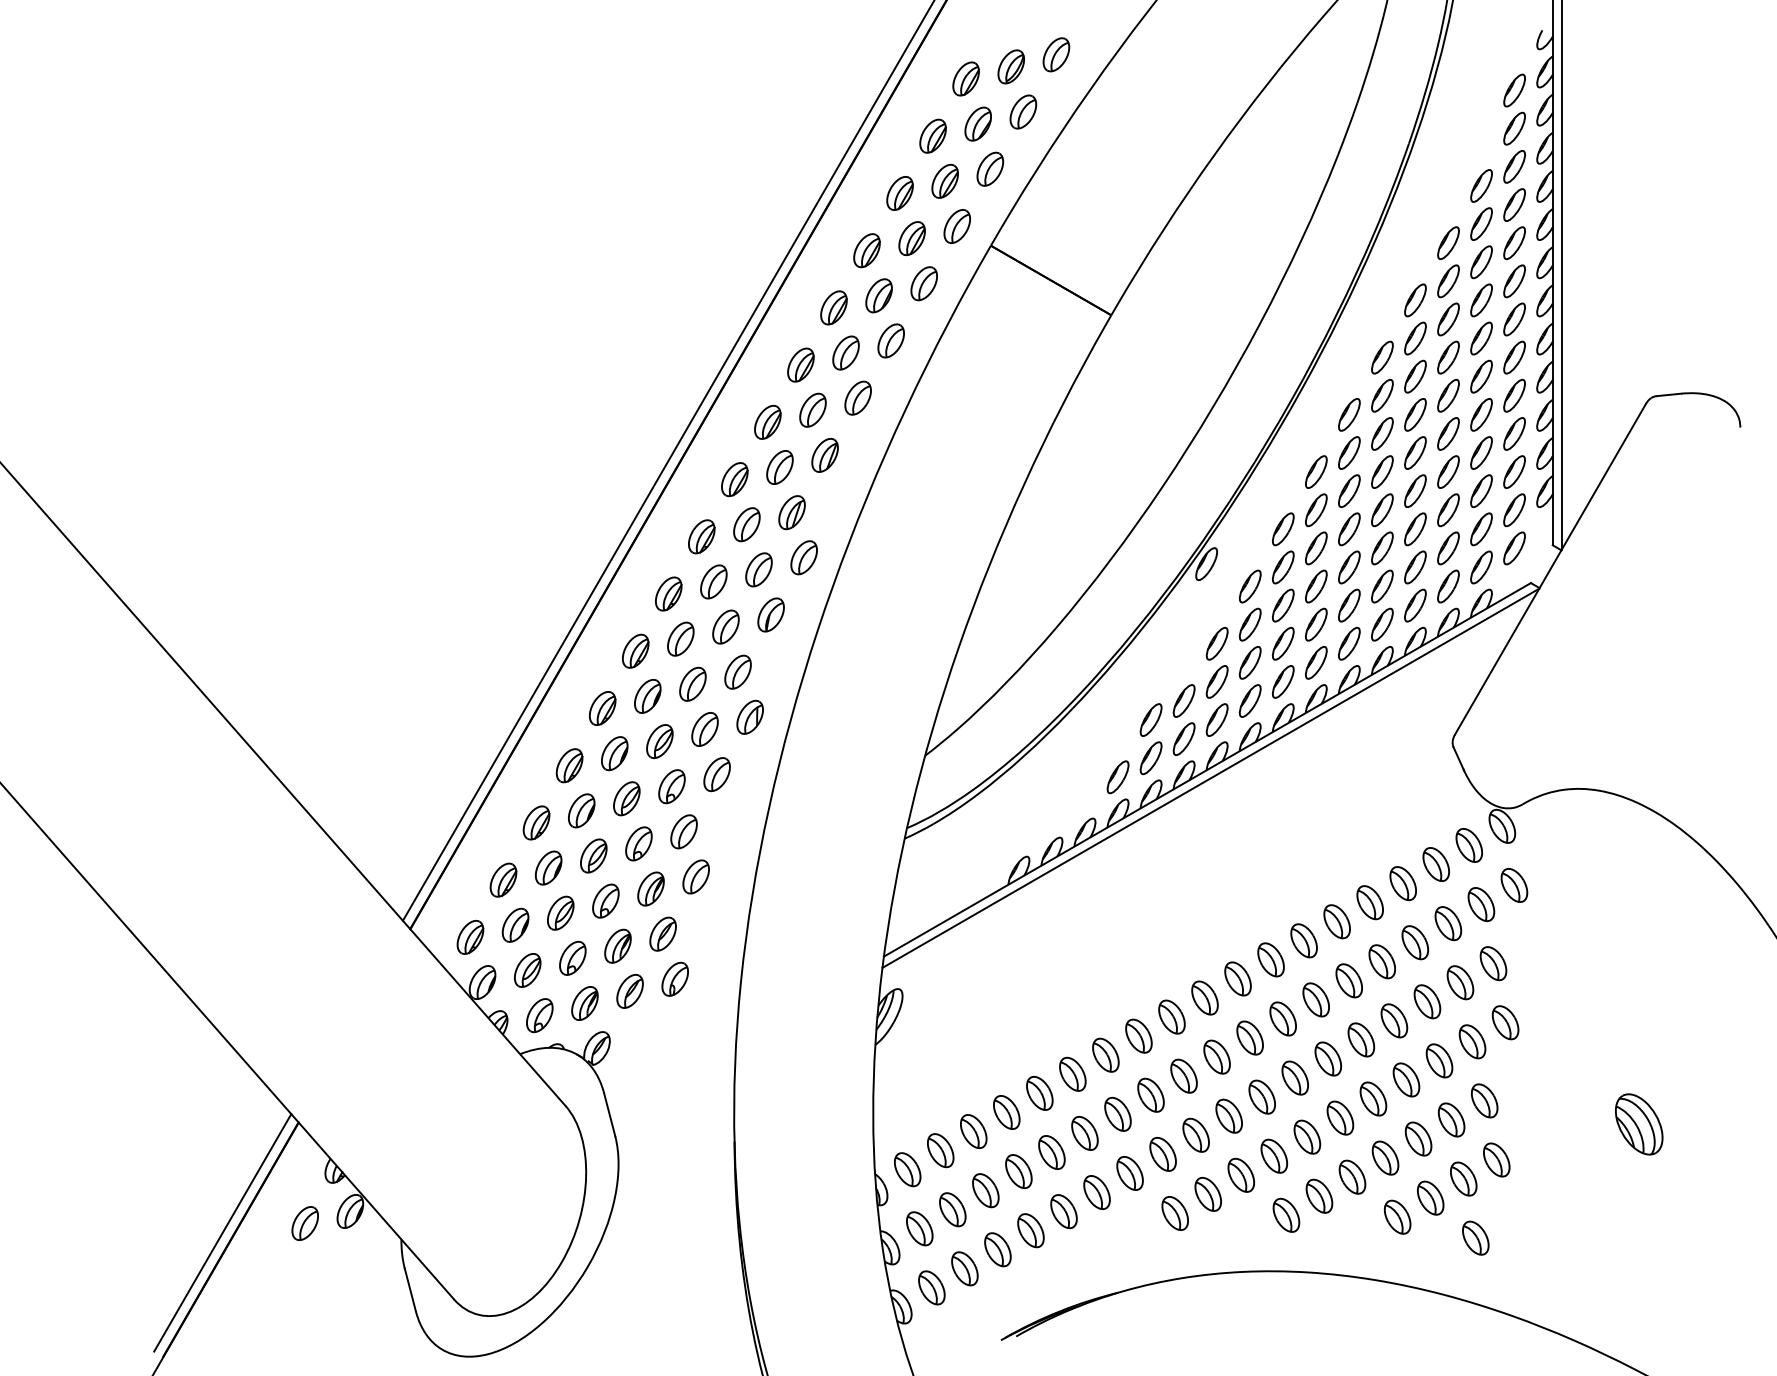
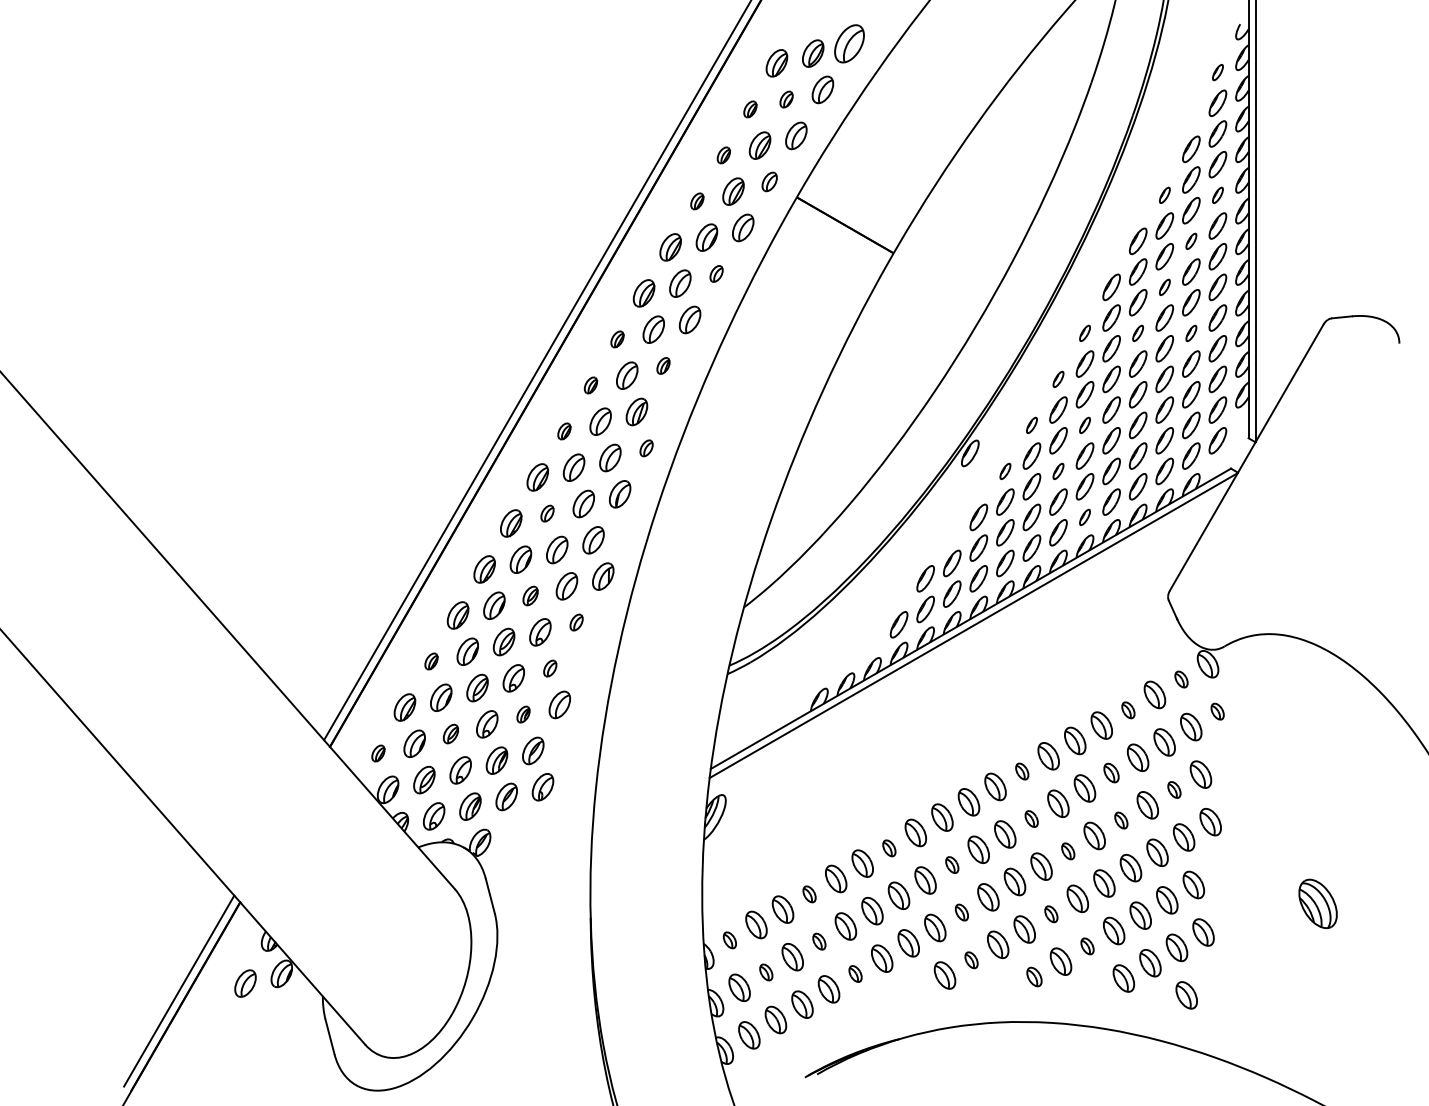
part: (1056, 54) -> (849, 43), size x1.4
part: (1514, 90) -> (1217, 72), size x0.6
part: (978, 123) -> (786, 99), size x0.6
part: (933, 136) -> (750, 109), size x0.6
part: (899, 193) -> (723, 155), size x0.6
part: (956, 225) -> (769, 181), size x0.7
part: (1448, 243) -> (1164, 195), size x0.6
part: (1514, 243) -> (1217, 195), size x0.6
part: (867, 250) -> (697, 201), size x0.6
part: (1481, 300) -> (1191, 241), size x0.6
part: (890, 340) -> (716, 273), size x0.6
part: (1448, 357) -> (1164, 287), size x0.6
part: (1348, 415) -> (1084, 333), size x0.6
part: (1414, 415) -> (1137, 333), size x0.6
part: (1481, 415) -> (1191, 333), size x0.6
part: (767, 422) -> (617, 339), size x0.6
part: (825, 454) -> (663, 365), size x0.6
part: (1316, 472) -> (1058, 379), size x0.6
part: (734, 479) -> (590, 385), size x0.6
part: (1282, 529) -> (1031, 425), size x0.6
part: (1348, 529) -> (1084, 425), size x0.6
part: (701, 536) -> (564, 431), size x0.6
part: (803, 558) -> (646, 448), size x0.6
part: (1250, 586) -> (1005, 471), size x0.6
part: (1316, 586) -> (1058, 471), size x0.6
part: (680, 638) -> (547, 513), size x0.6
part: (1348, 643) -> (1084, 517), size x0.6
part: (659, 740) -> (530, 595), size x0.7
part: (716, 774) -> (576, 622), size x0.6
part: (536, 822) -> (431, 661), size x0.6
part: (684, 831) -> (550, 668), size x0.6
part: (1469, 845) -> (1181, 679), size x0.6
part: (1403, 883) -> (1128, 710), size x0.6
part: (1514, 885) -> (1217, 711), size x0.6
part: (650, 888) -> (523, 714), size x0.6
part: (560, 912) -> (450, 733), size x0.7
part: (470, 937) -> (378, 753), size x0.6
part: (1271, 959) -> (1022, 771), size x0.6
part: (1382, 960) -> (1111, 772), size x0.7
part: (1460, 982) -> (1174, 789), size x0.6
part: (1282, 1018) -> (1031, 818), size x0.6
part: (1394, 1020) -> (1121, 820), size x0.6
part: (1106, 1055) -> (889, 848), size x0.6
part: (1328, 1059) -> (1068, 851), size x0.6
part: (1184, 1075) -> (952, 864), size x0.6
part: (1006, 1112) -> (809, 894), size x0.6
part: (1195, 1135) -> (961, 912), size x0.6
part: (1307, 1137) -> (1051, 914), size x0.6
part: (907, 1169) -> (729, 940), size x0.6
part: (1019, 1171) -> (819, 941), size x0.6
part: (1352, 1177) -> (1087, 946), size x0.6
part: (1208, 1194) -> (971, 960), size x0.6
part: (953, 1209) -> (766, 972), size x0.6
part: (1063, 1210) -> (855, 973), size x0.6
part: (1286, 1214) -> (1034, 976), size x0.7

